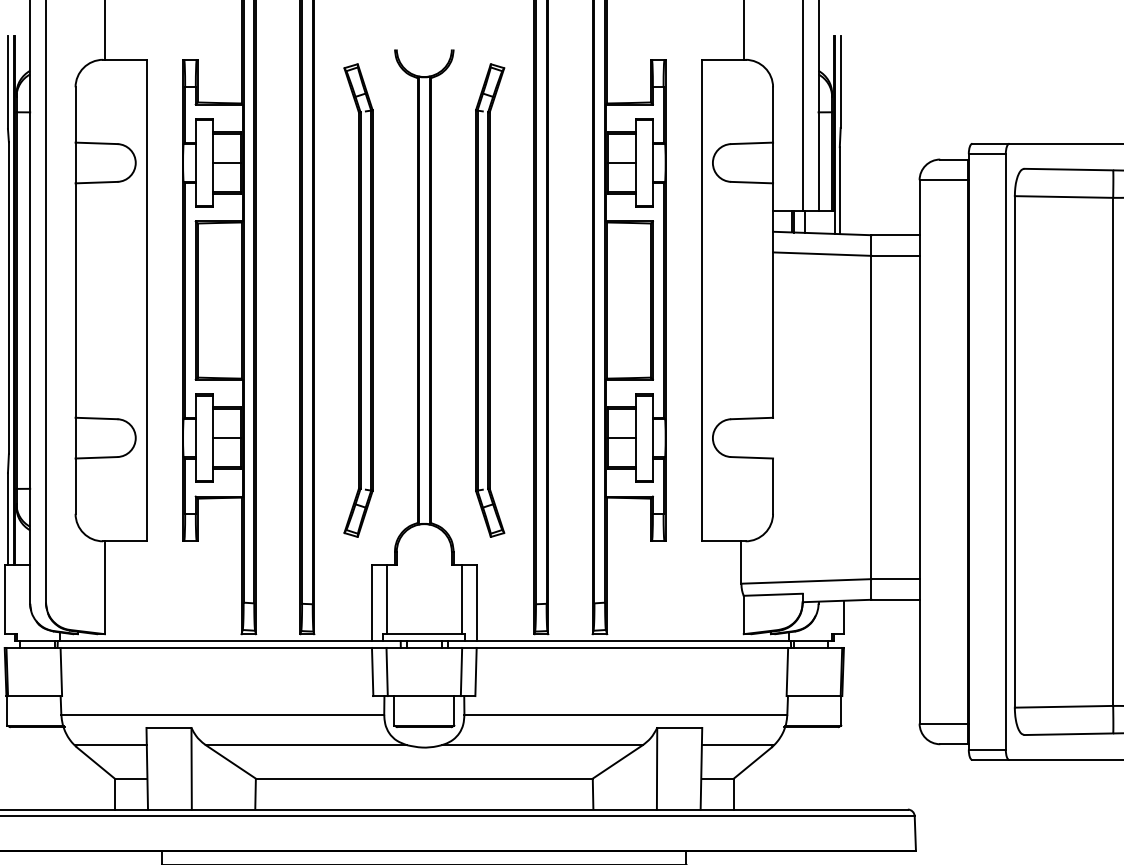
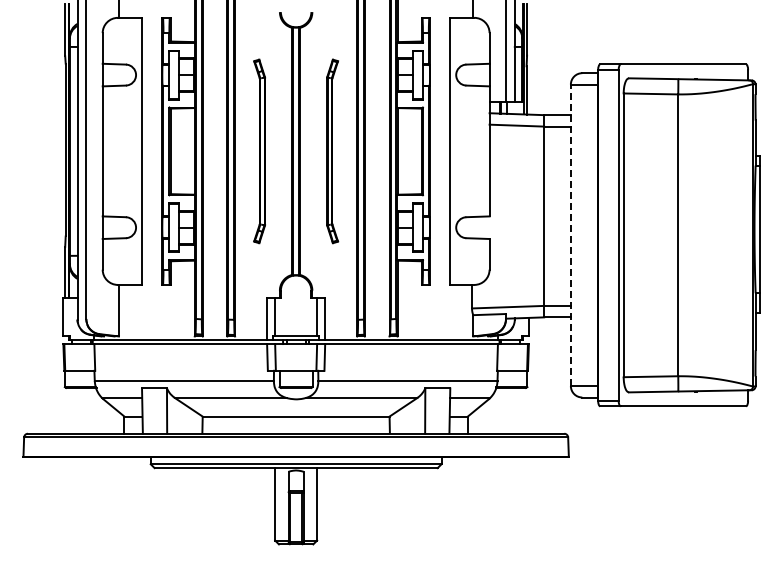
part: (358, 300) -> (259, 151), size x0.7
part: (489, 300) -> (332, 151), size x0.7
line: (918, 452) -> (570, 235), solid -> dashed

